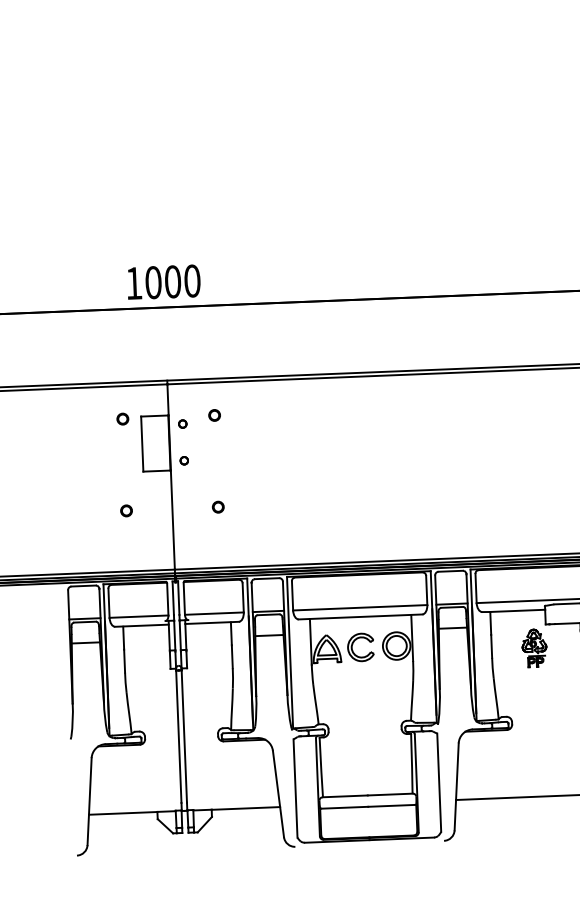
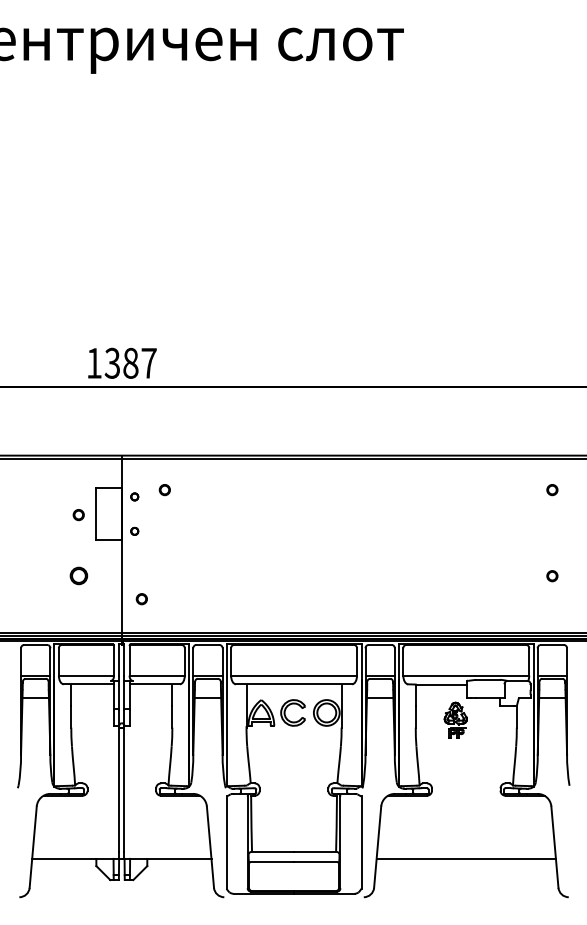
text: (172, 280) -> (130, 362), 1000 -> 1387
part: (122, 419) -> (78, 515), moved
part: (217, 507) -> (141, 599), moved
part: (126, 511) -> (78, 576), size x1.6

